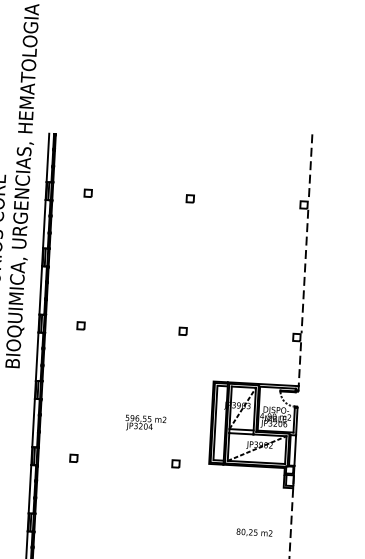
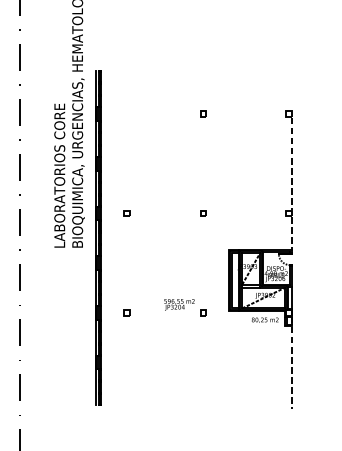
line: (310, 167) -> (292, 85), removed
part: (87, 192) -> (126, 113), removed
text: (145, 423) -> (179, 304), moved
text: (254, 531) -> (265, 319), moved

